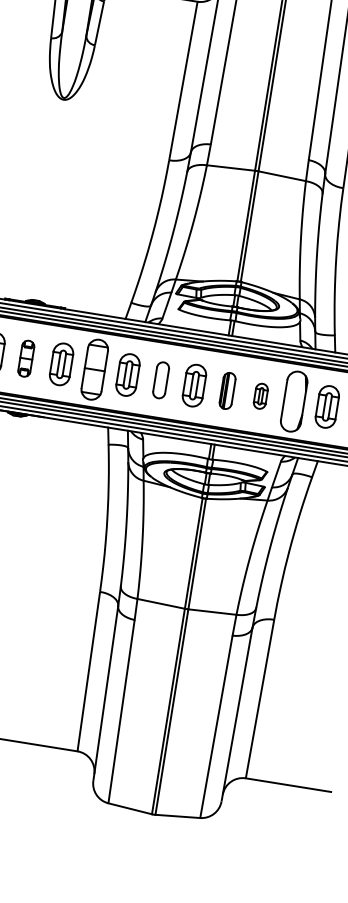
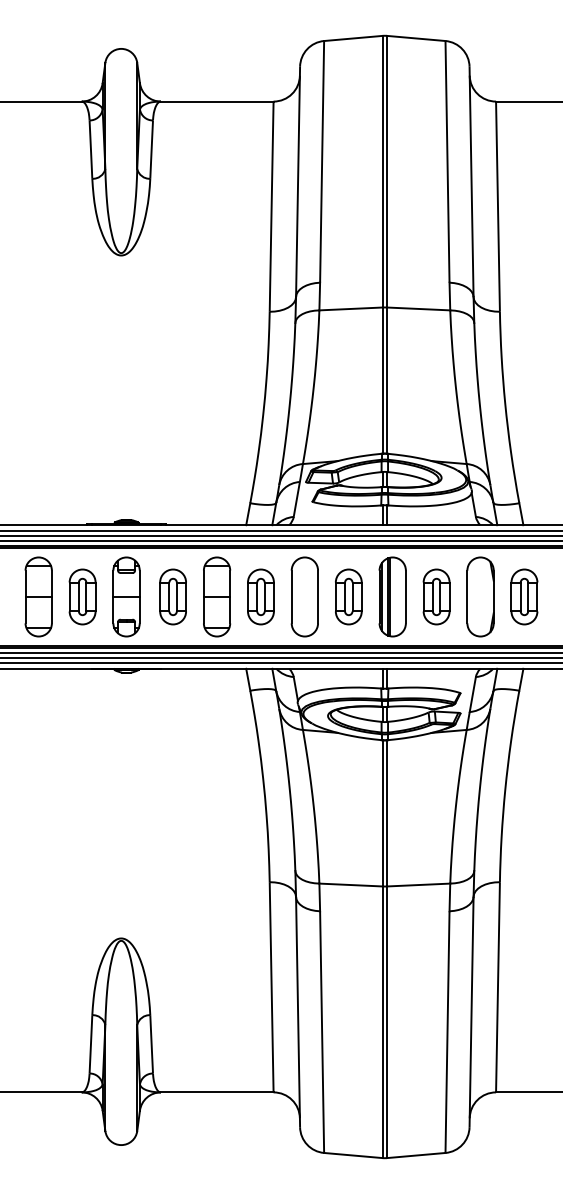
part: (26, 358) -> (126, 596), size x1.67
part: (161, 379) -> (304, 596), size x1.67
part: (227, 390) -> (392, 596), size x1.67
part: (260, 395) -> (436, 596), size x1.67

